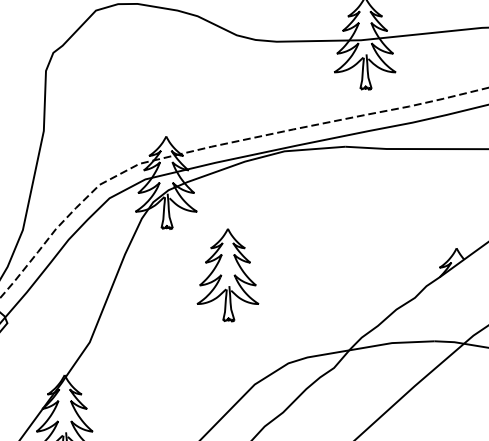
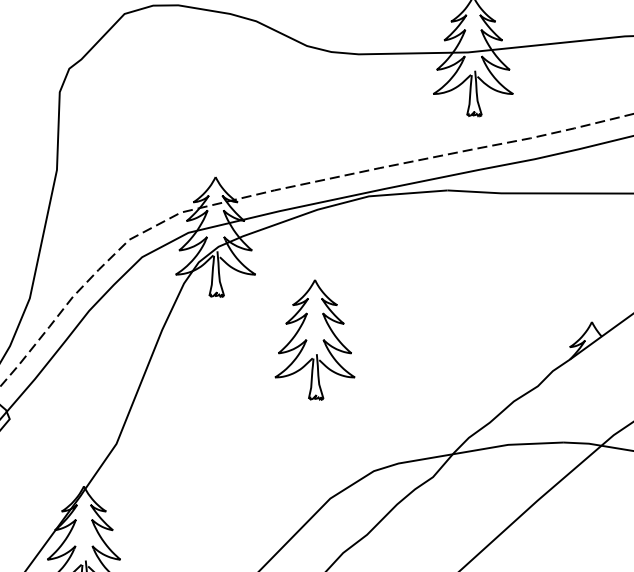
part: (227, 275) -> (314, 340), moved

